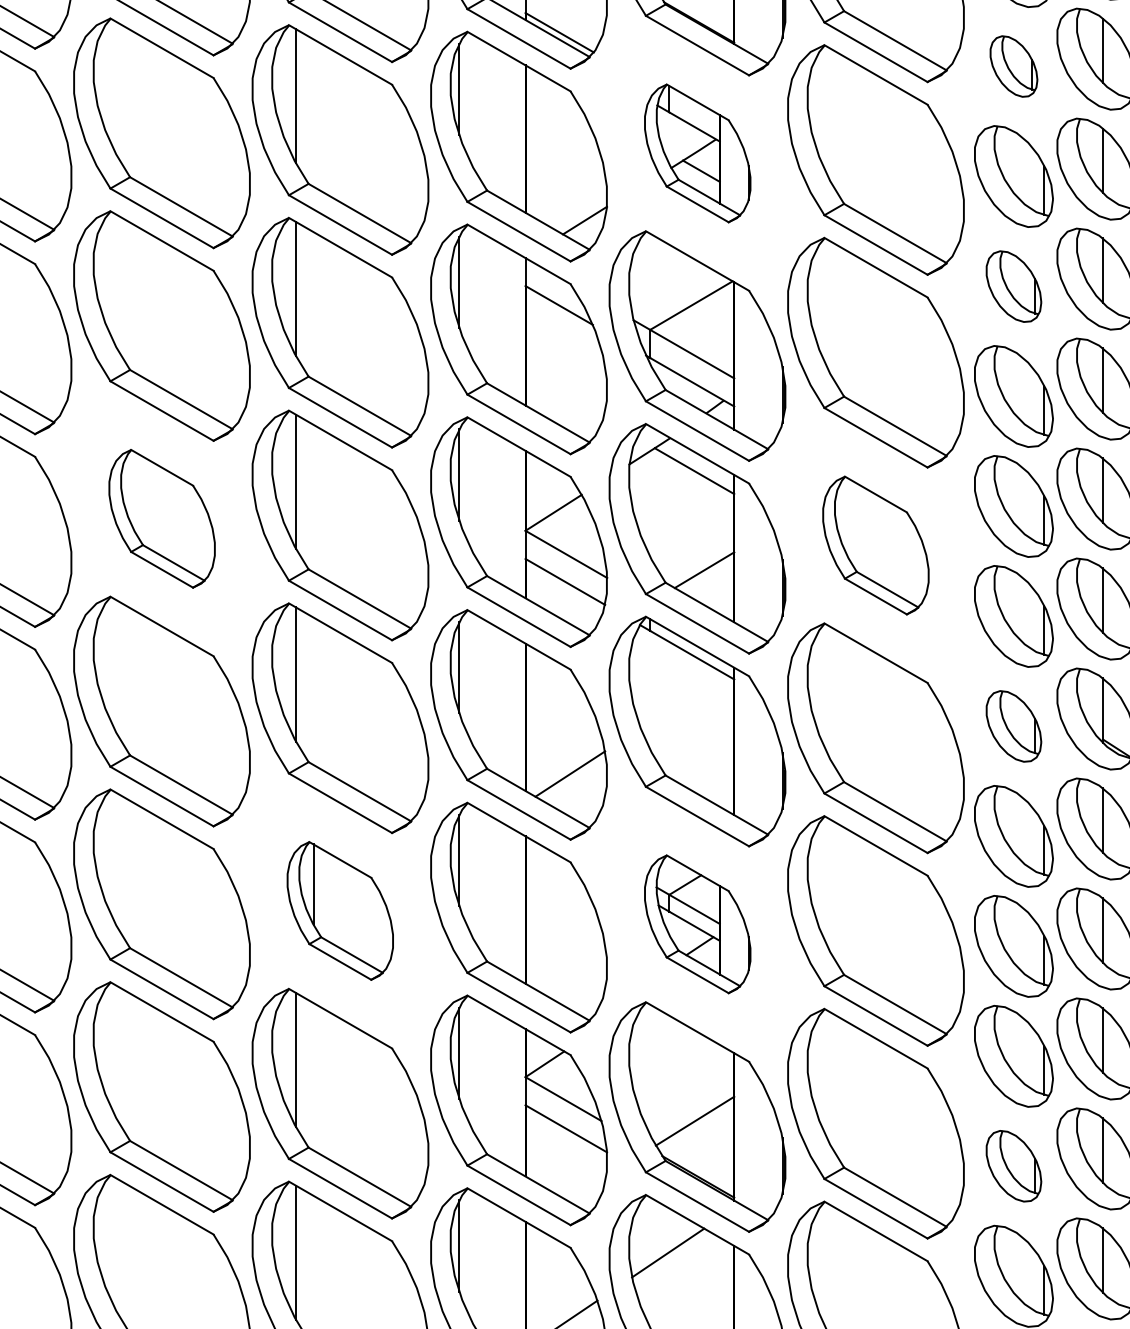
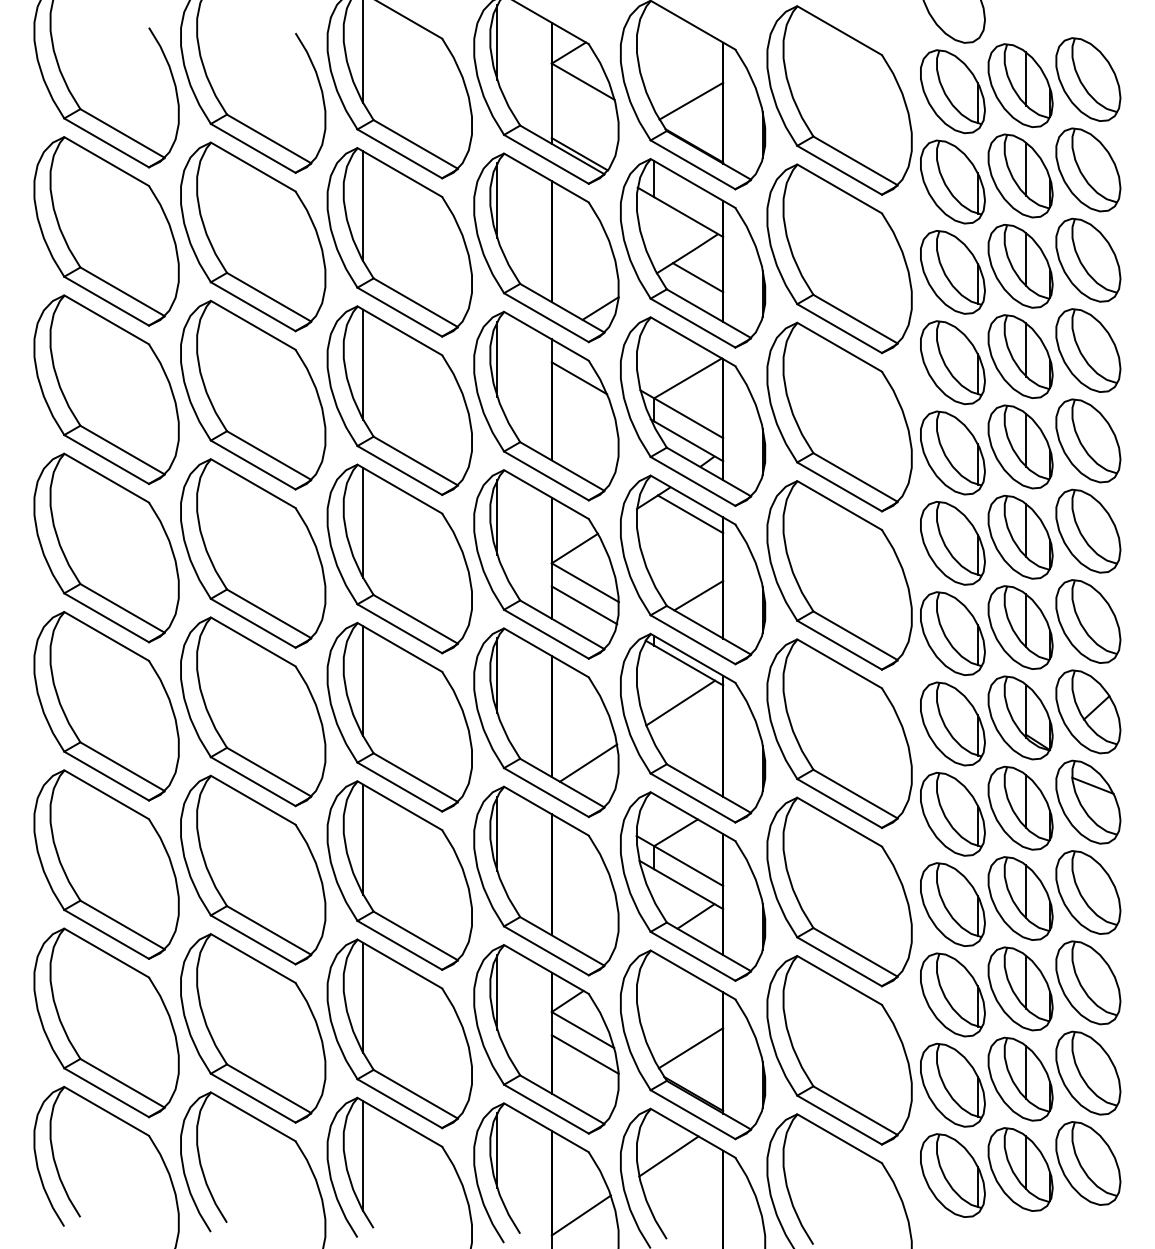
part: (1013, 65) -> (952, 181), size x1.67
part: (698, 153) -> (693, 253), size x1.67
part: (1013, 286) -> (952, 362), size x1.43
part: (162, 518) -> (253, 553), size x1.67
part: (875, 545) -> (839, 575), size x1.67
line: (682, 700) -> (680, 702), added
part: (1013, 725) -> (952, 723), size x1.43
part: (340, 910) -> (399, 875), size x1.67
part: (698, 924) -> (693, 886), size x1.67
part: (1013, 1165) -> (952, 1084), size x1.43

